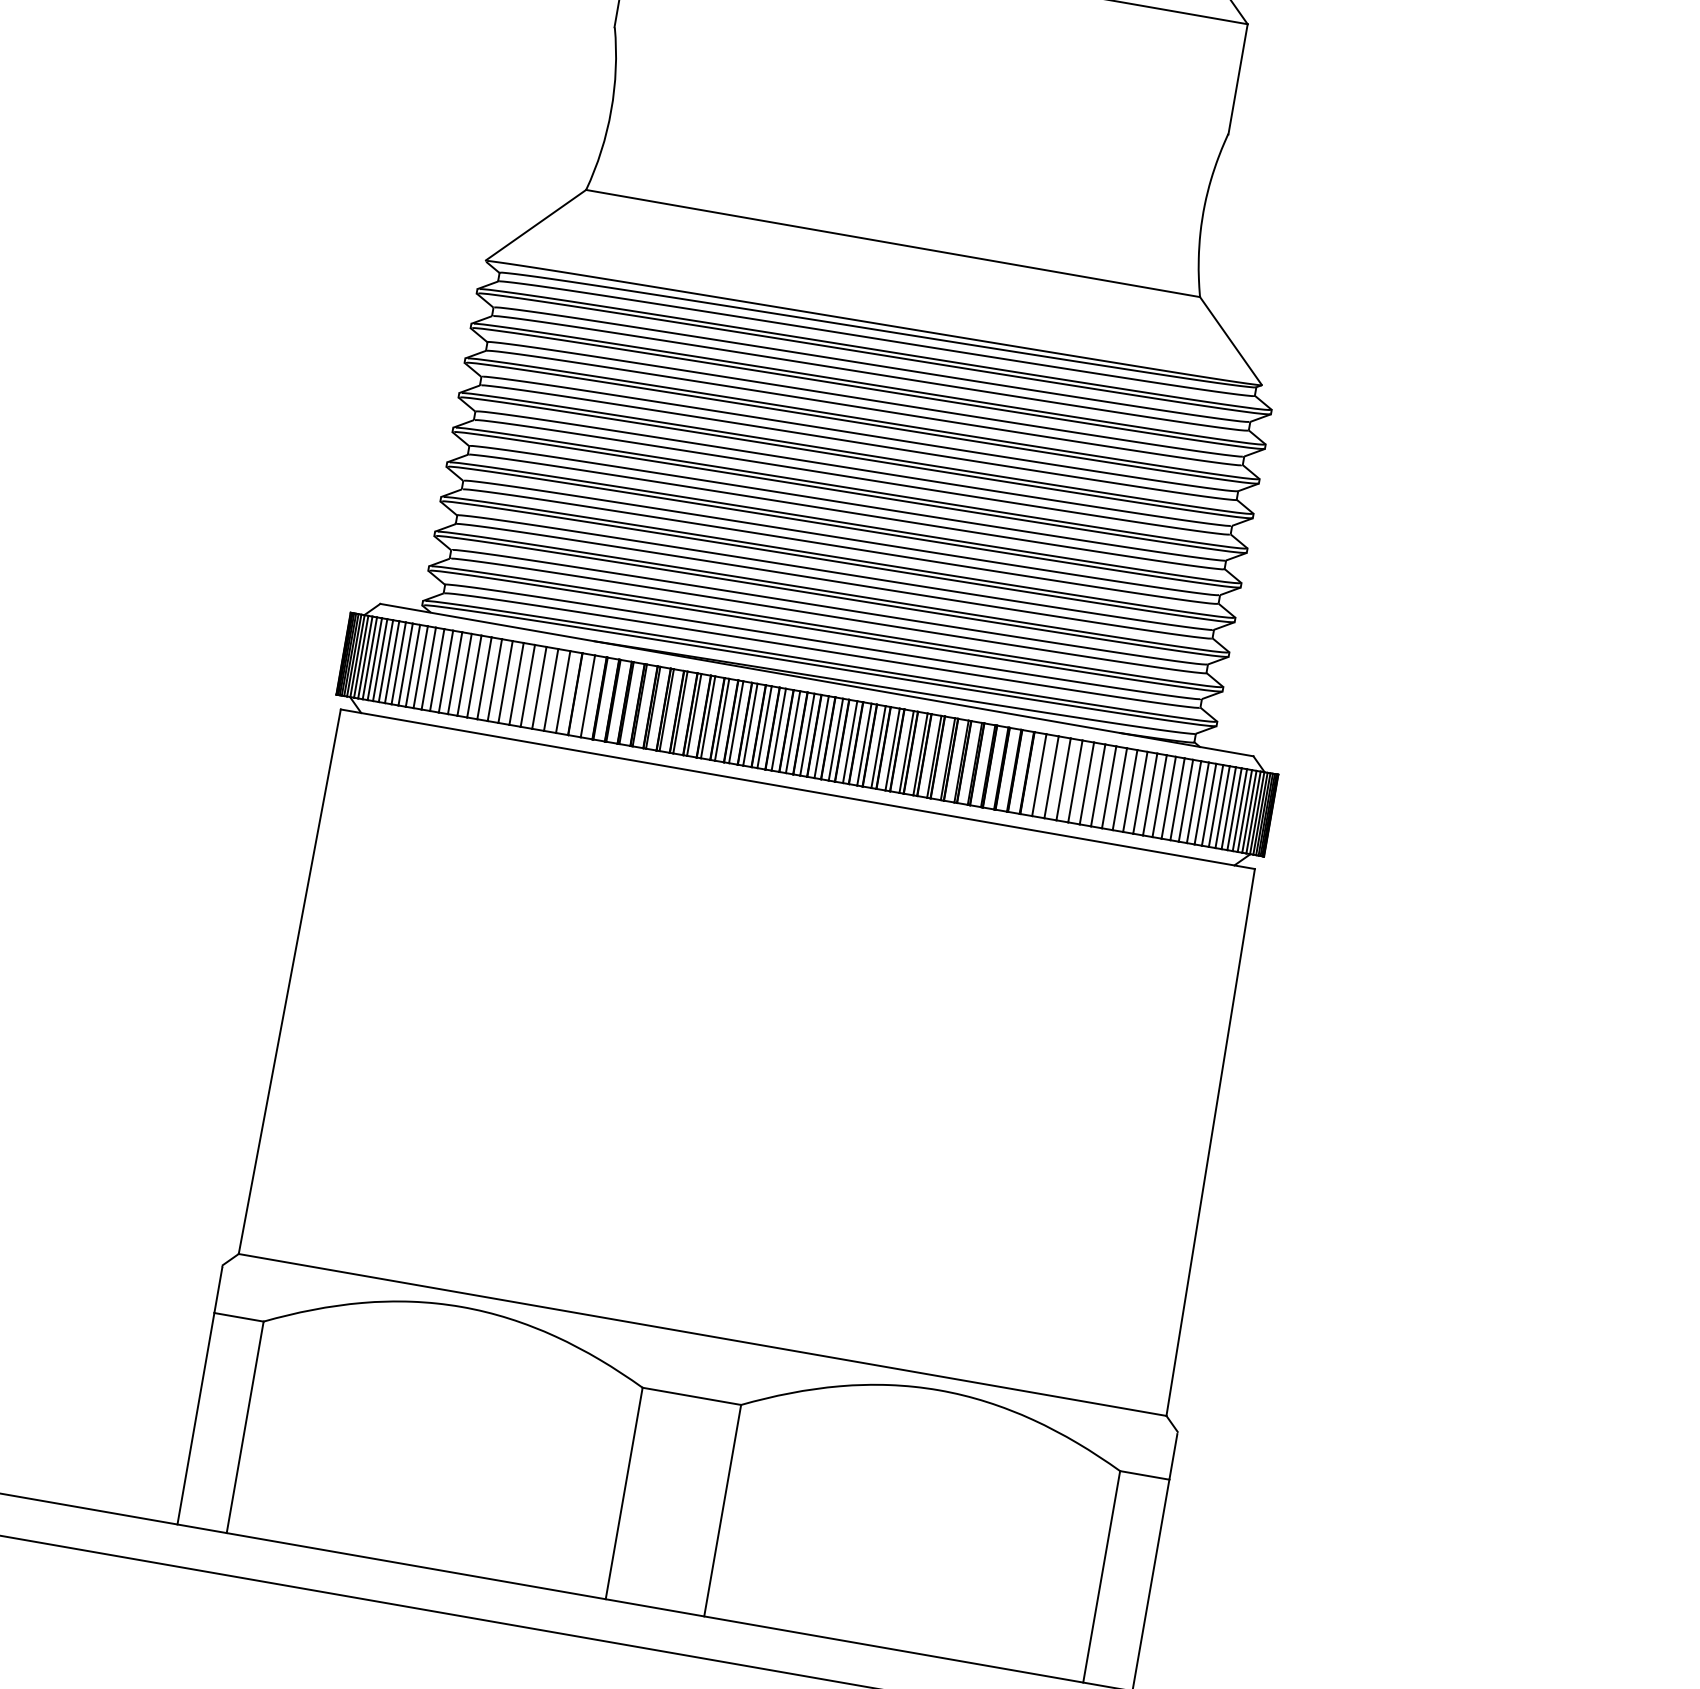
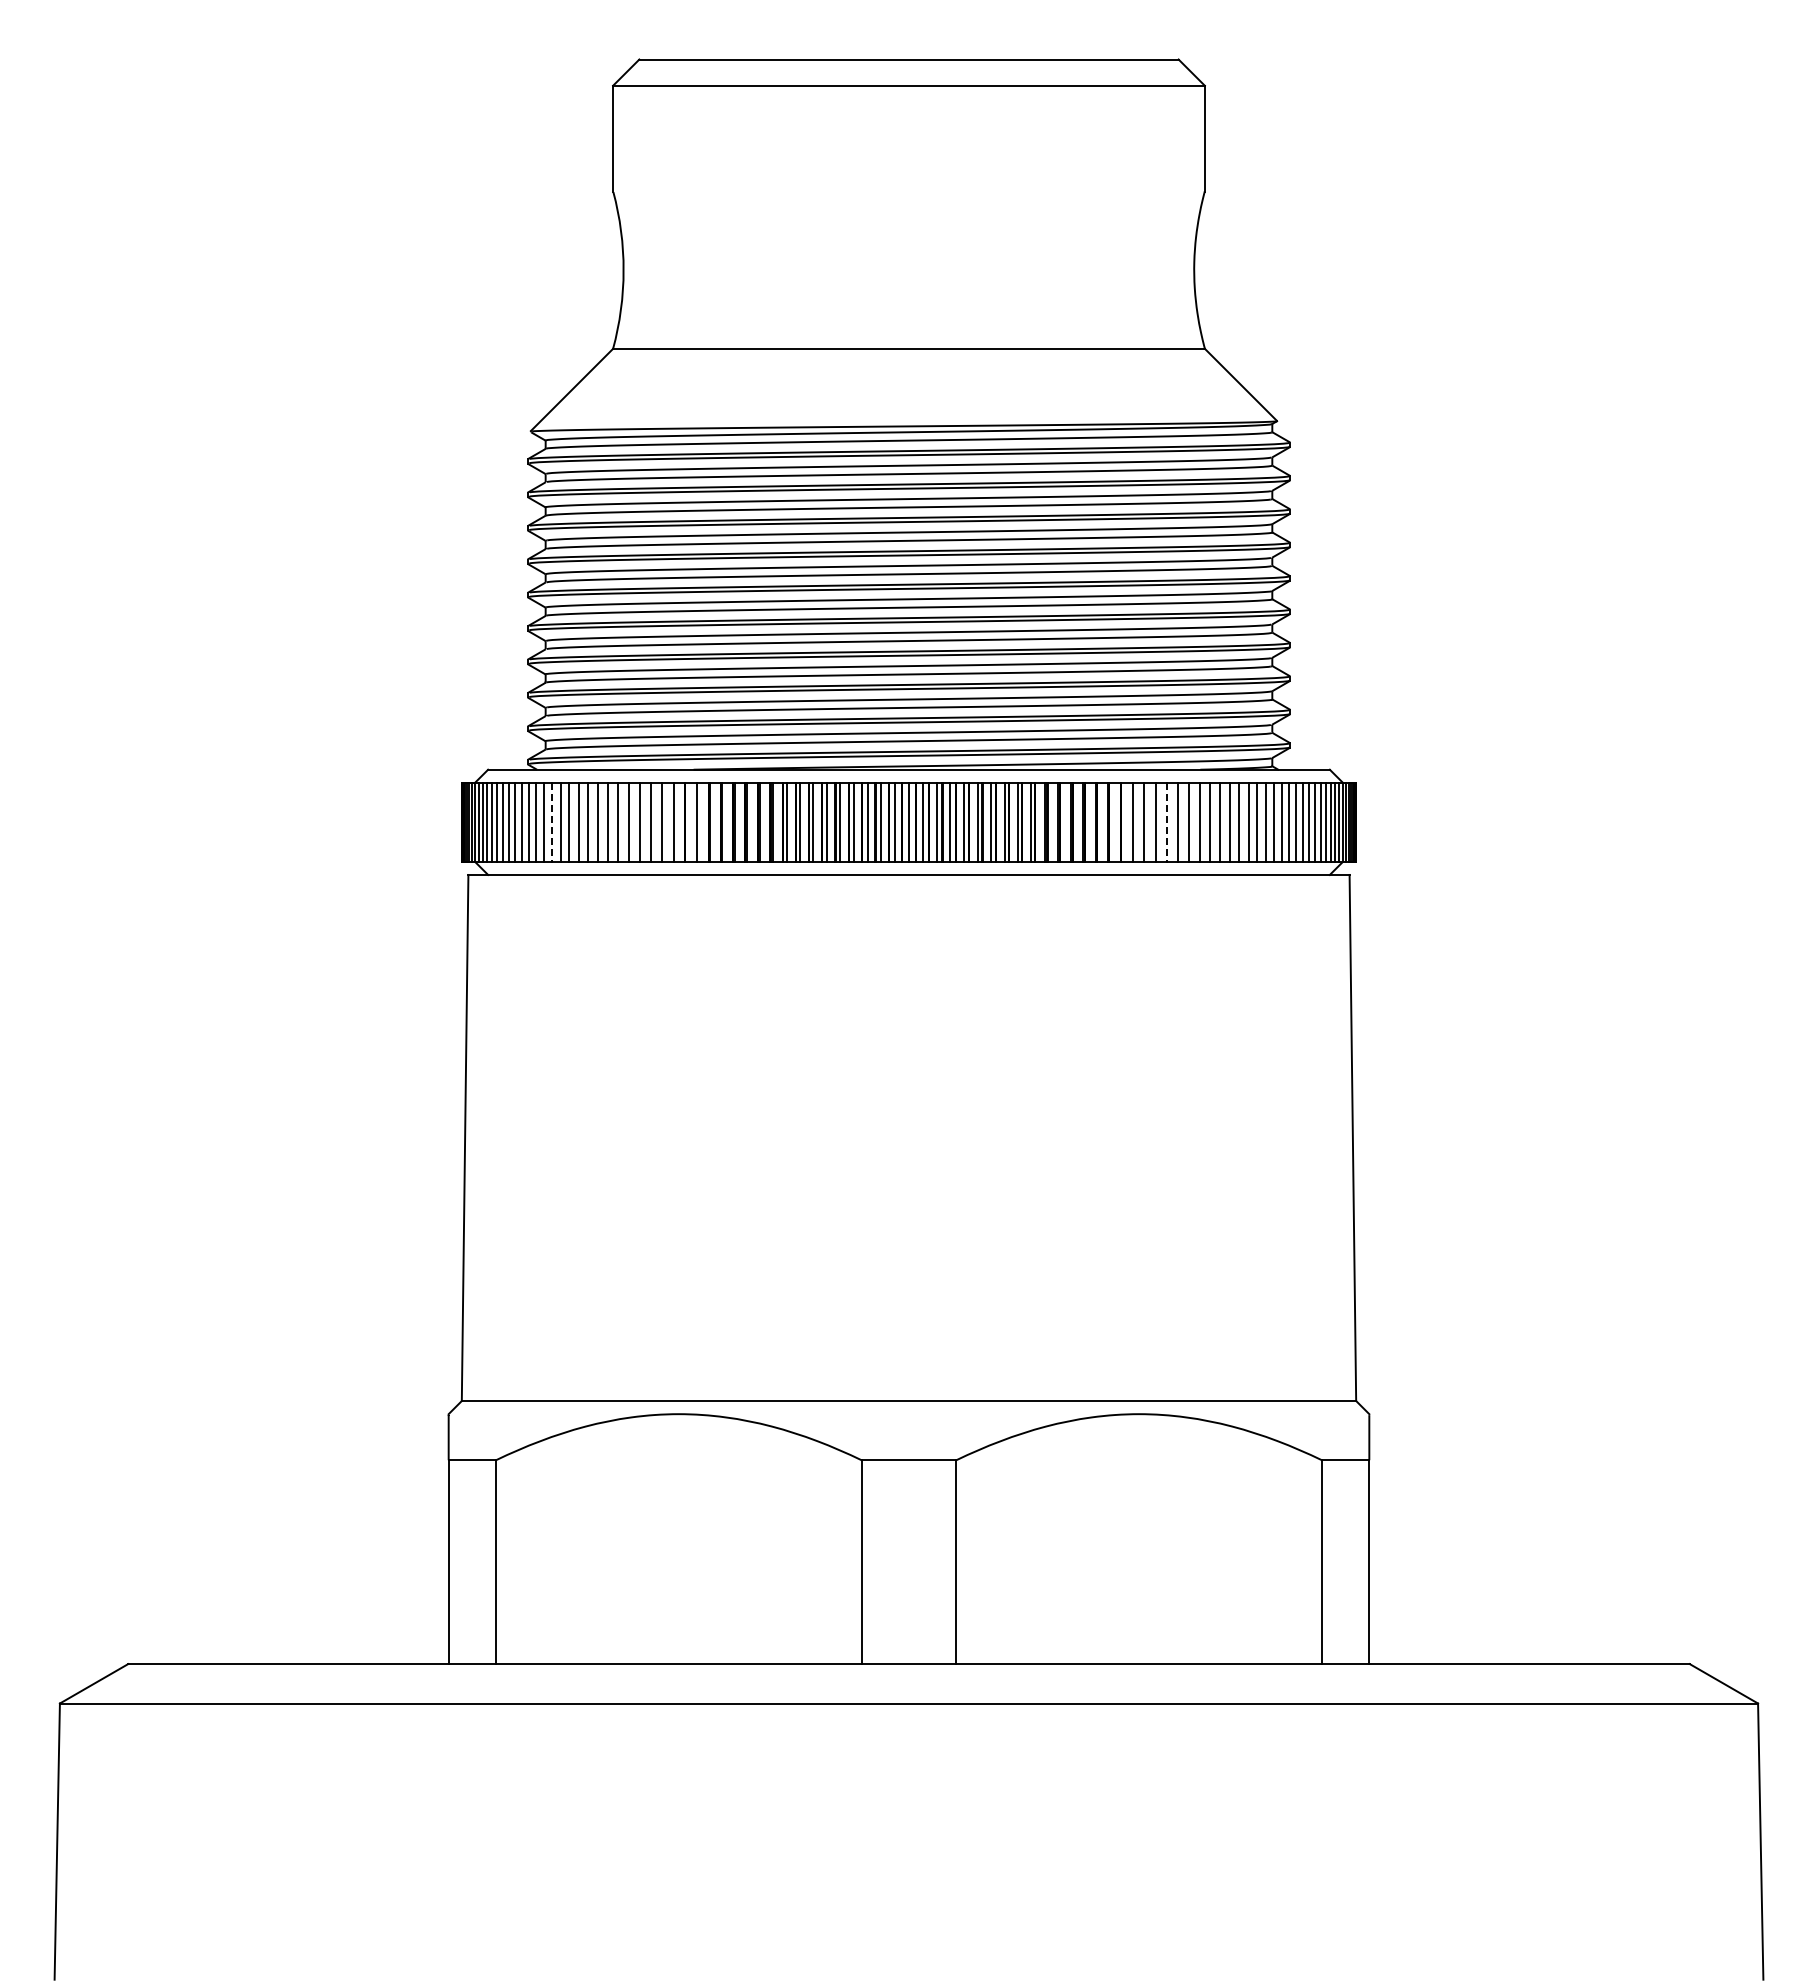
line: (437, 670) -> (552, 822), solid -> dashed
line: (1075, 781) -> (1167, 822), solid -> dashed

